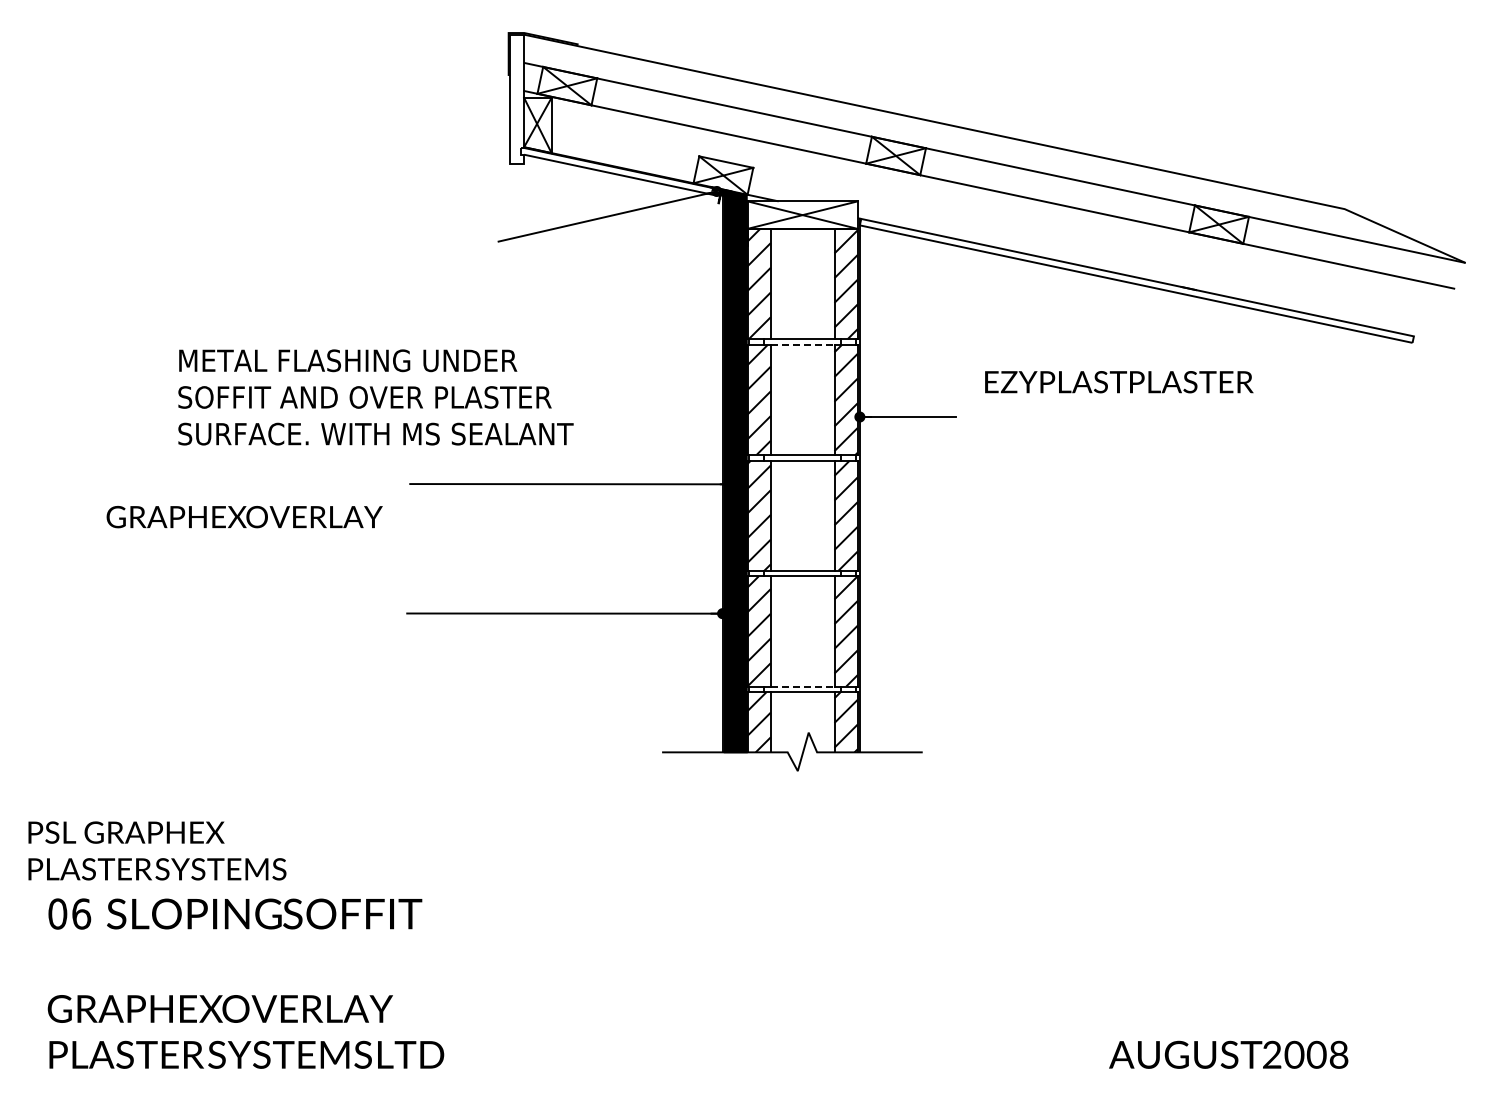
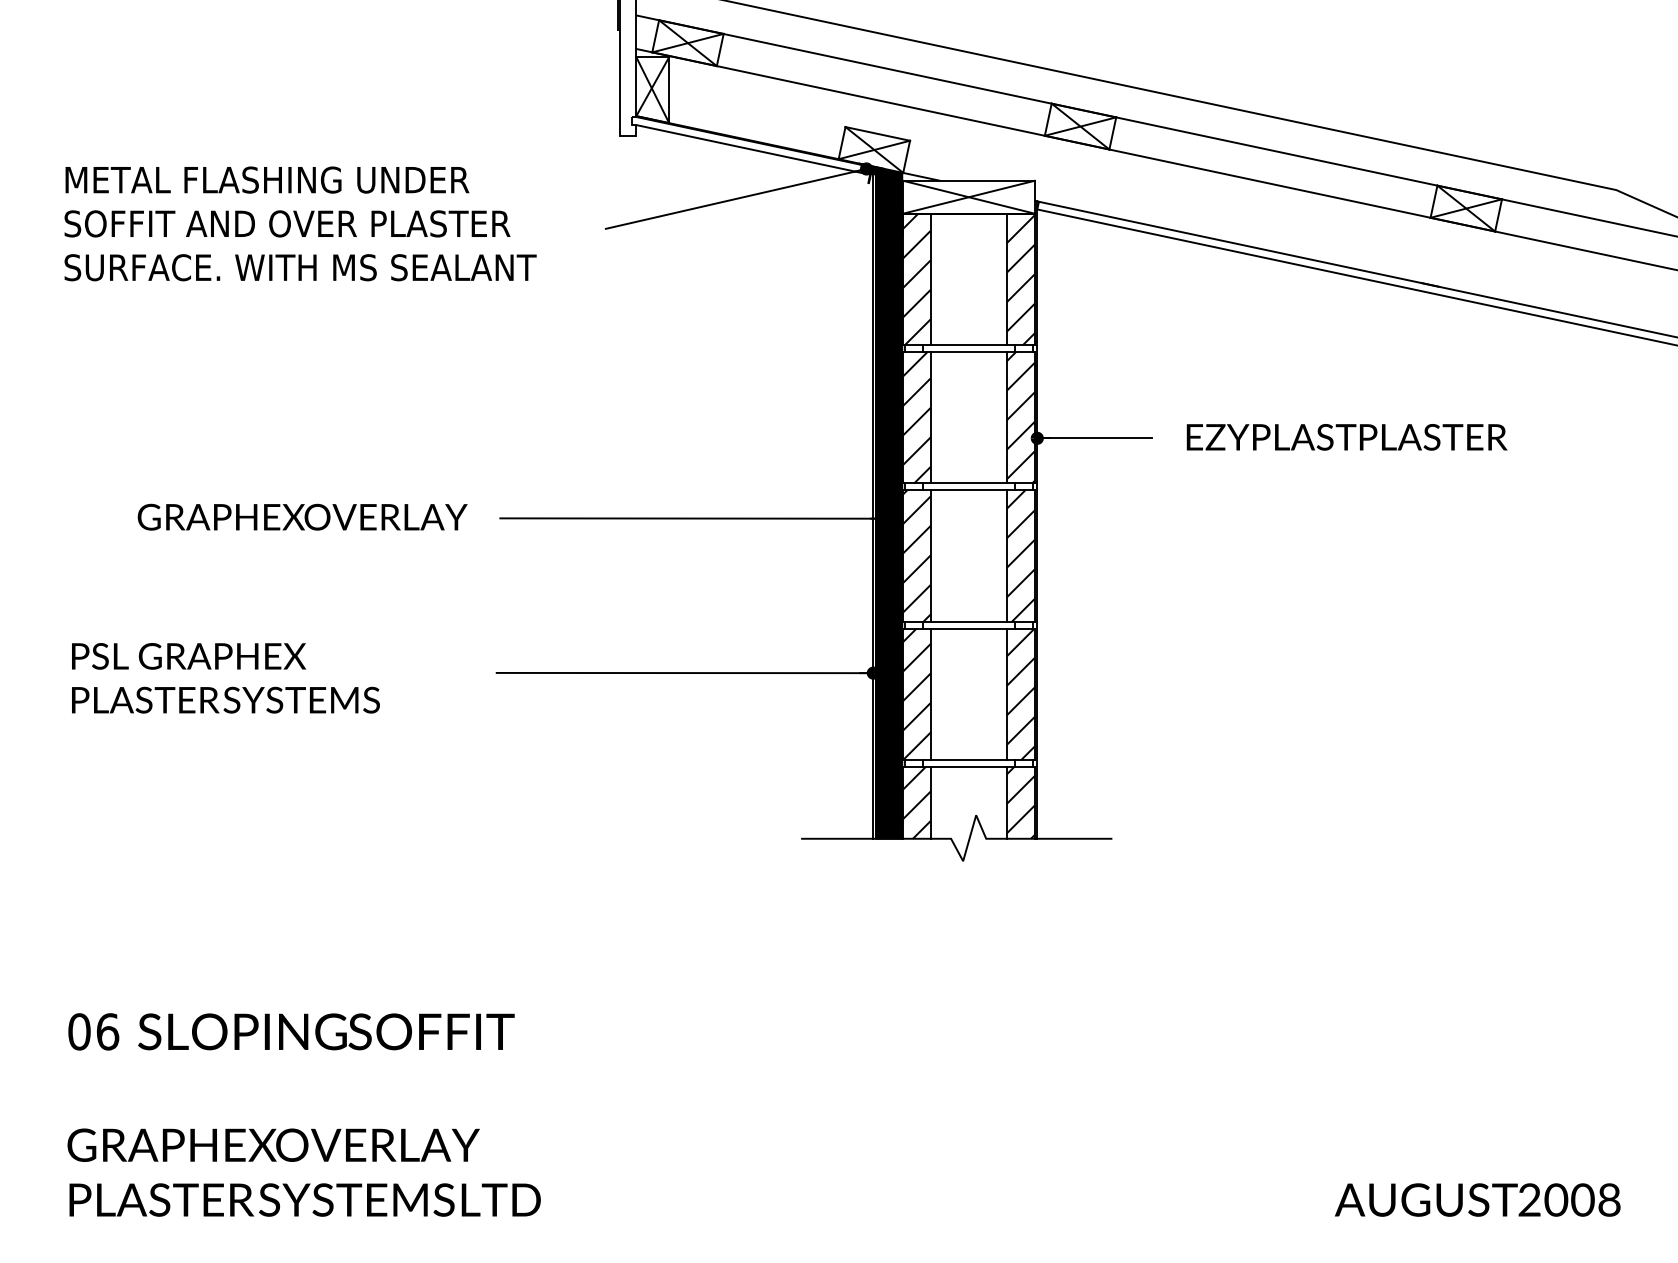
line: (802, 344) -> (968, 351), dashed -> solid
text: (1119, 382) -> (1347, 437), moved
text: (375, 397) -> (300, 223), moved
text: (244, 517) -> (302, 517), moved
line: (802, 686) -> (968, 760), dashed -> solid
text: (157, 850) -> (225, 677), moved

